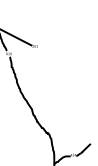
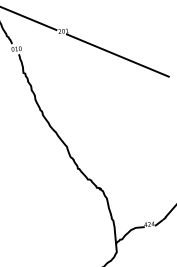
line: (63, 61) -> (117, 54), added

